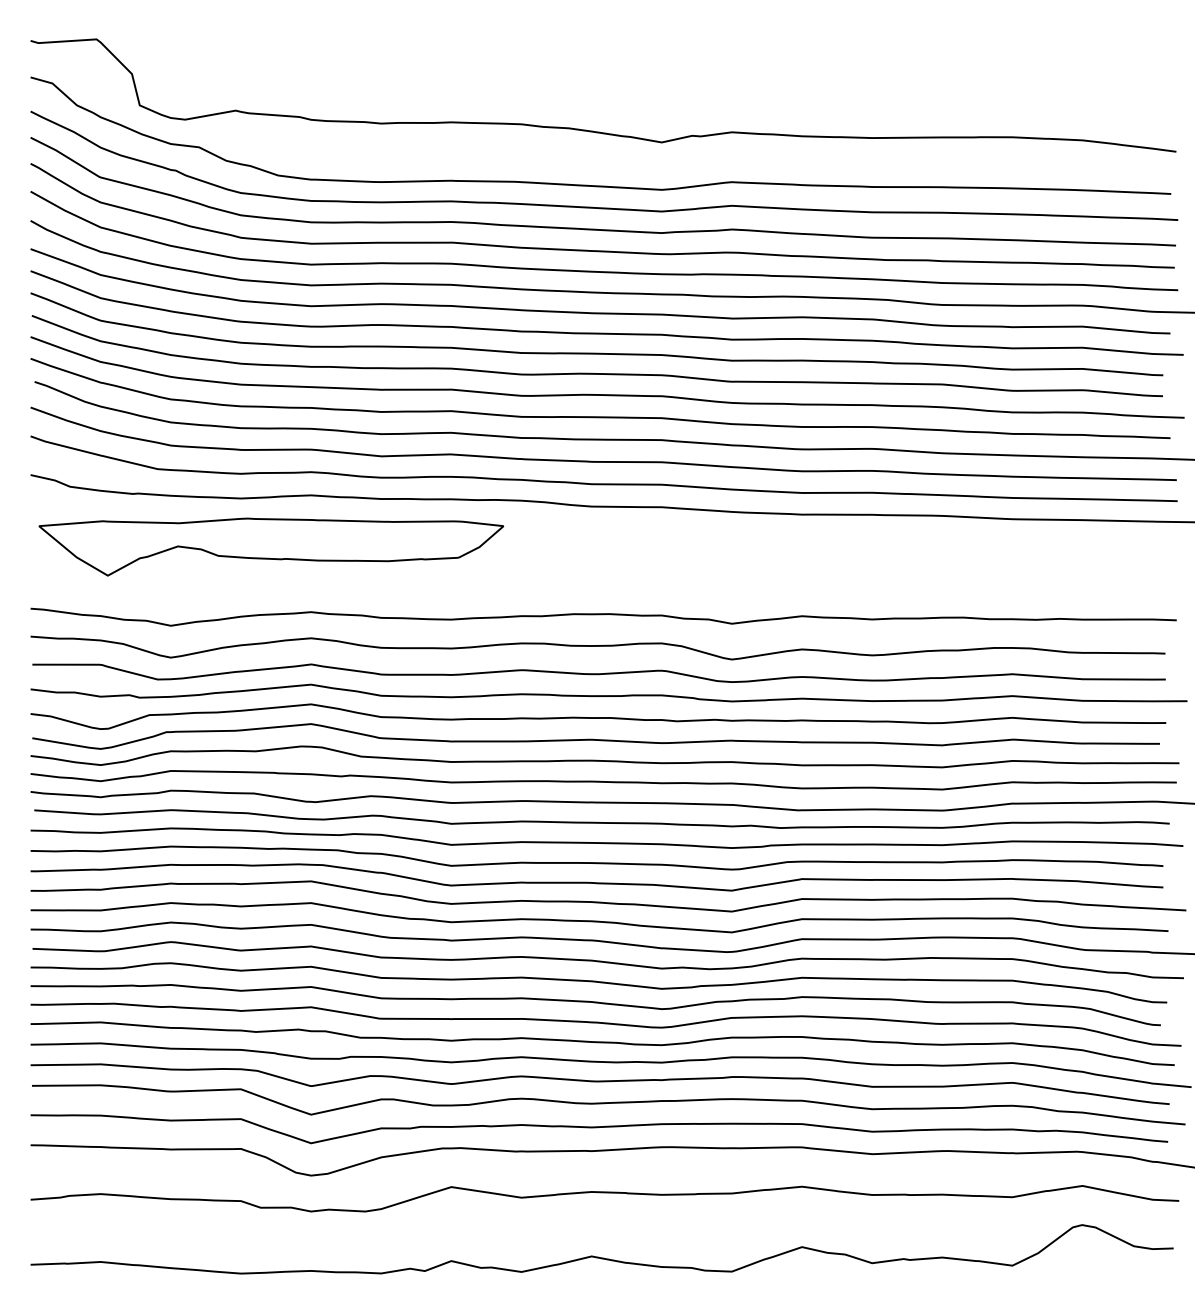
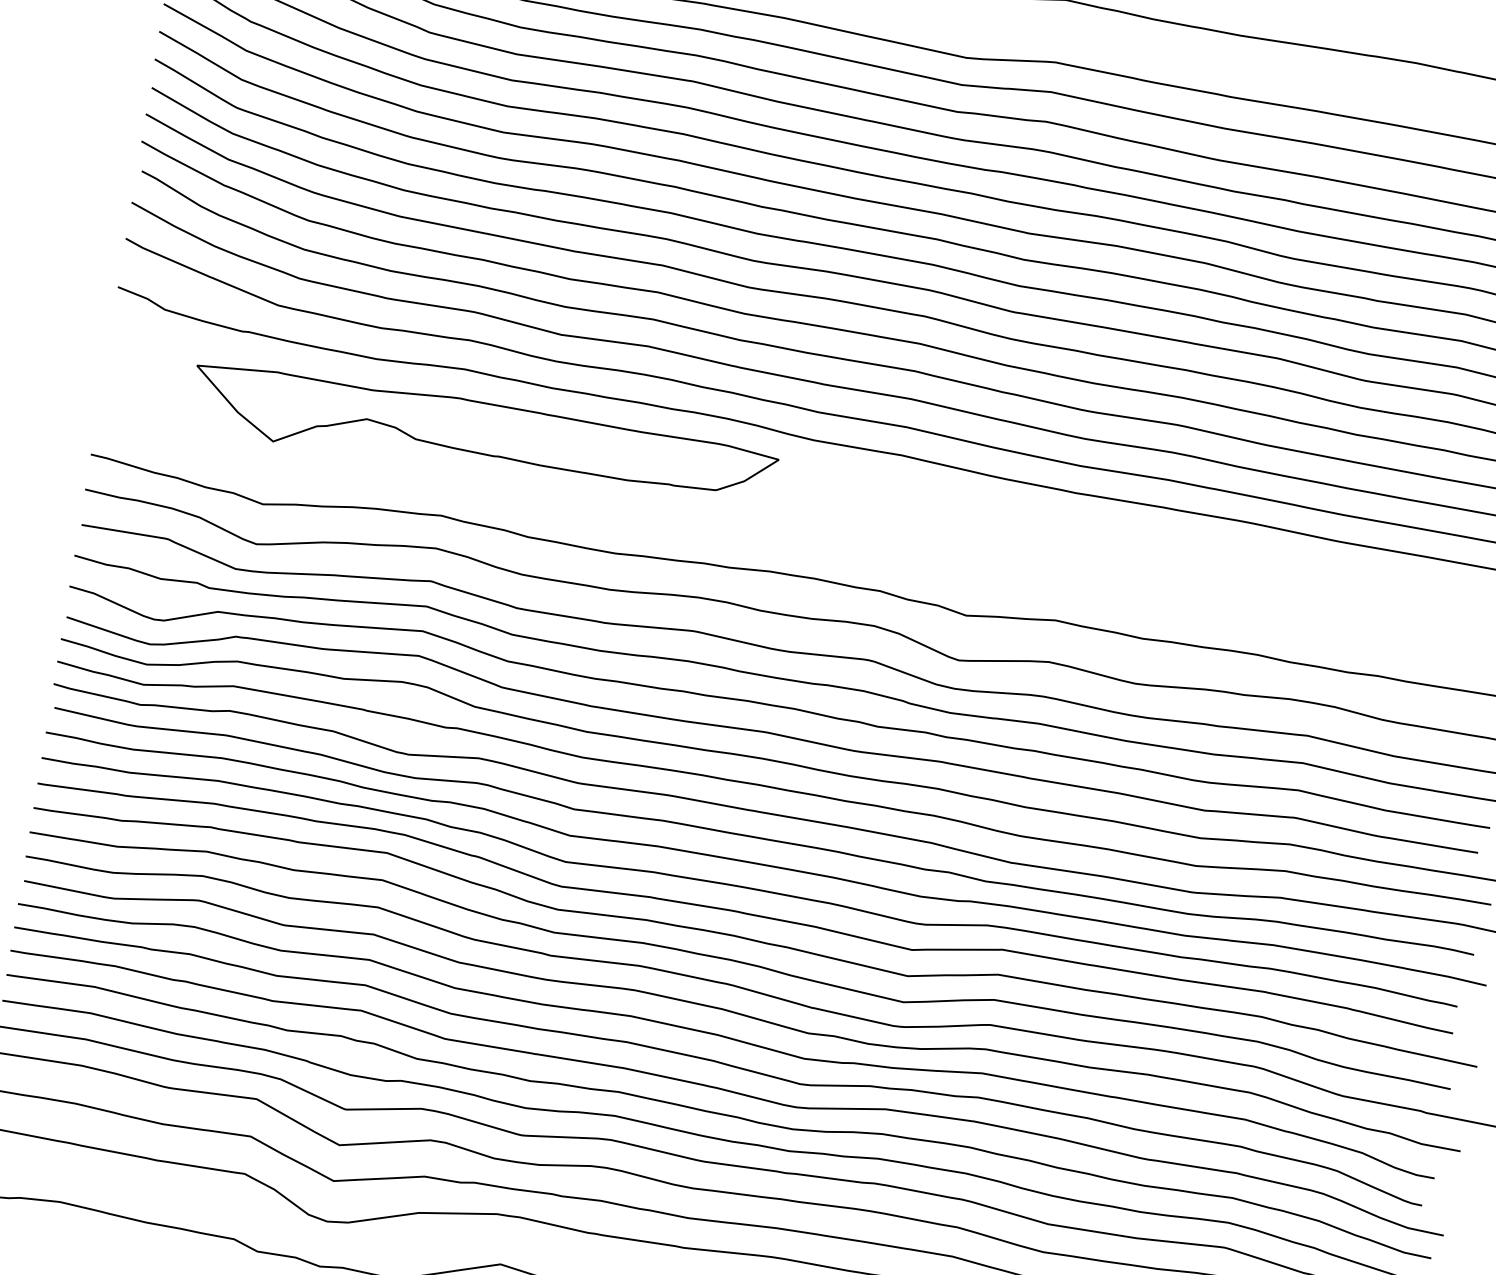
part: (271, 546) -> (484, 438), moved

